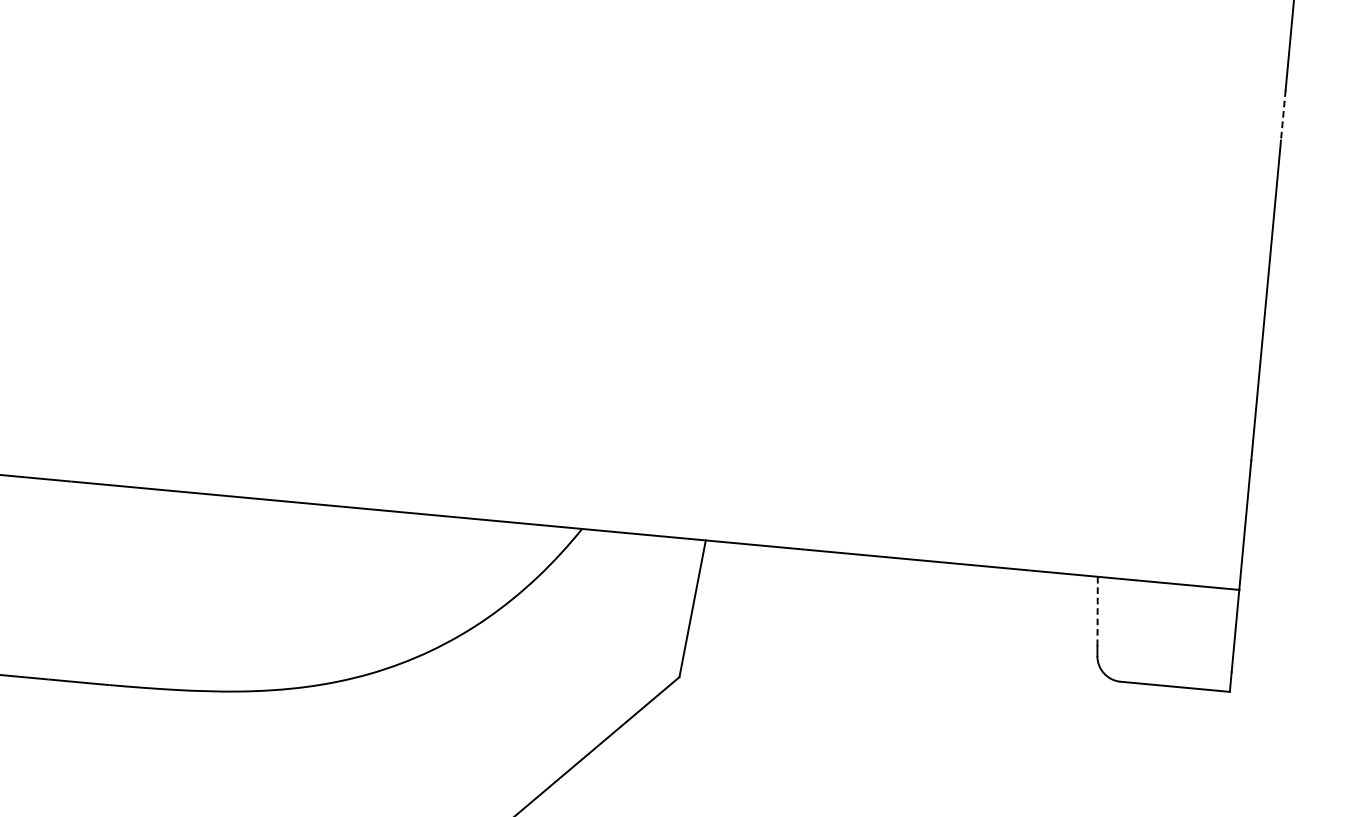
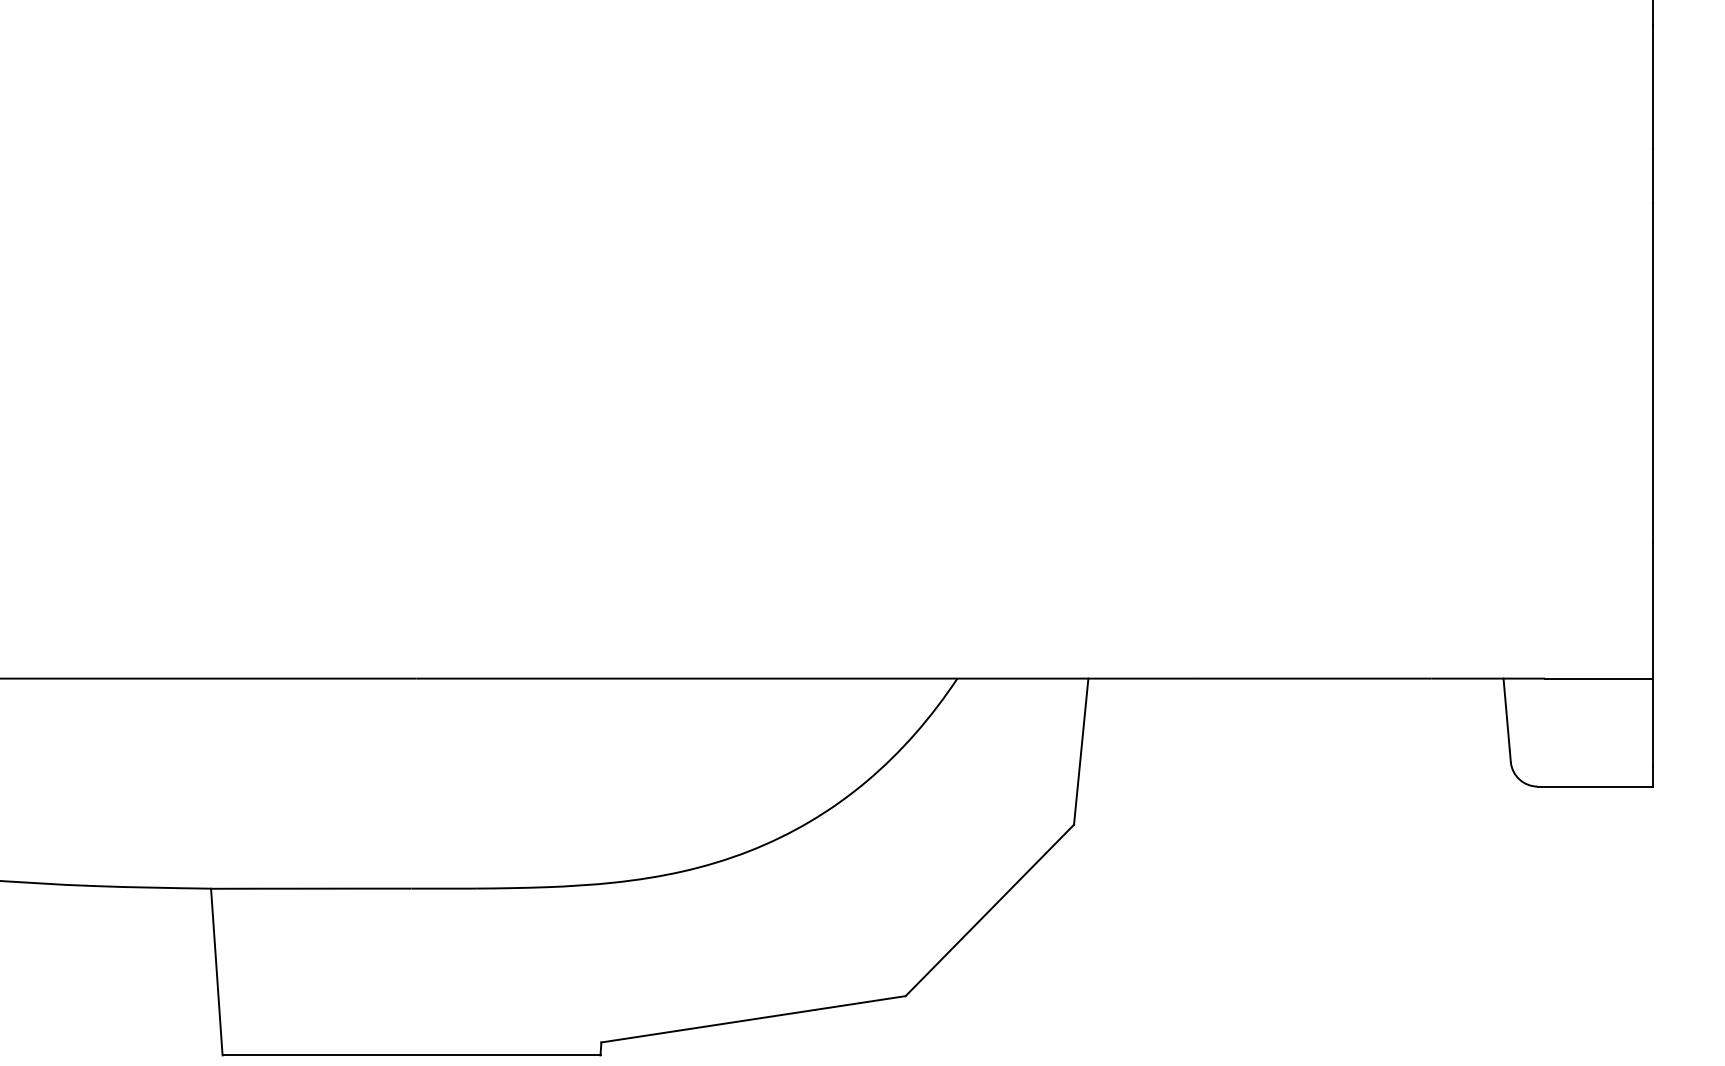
line: (1283, 115) -> (1653, 176), dashed -> solid
line: (1097, 611) -> (1506, 715), dashed -> solid

